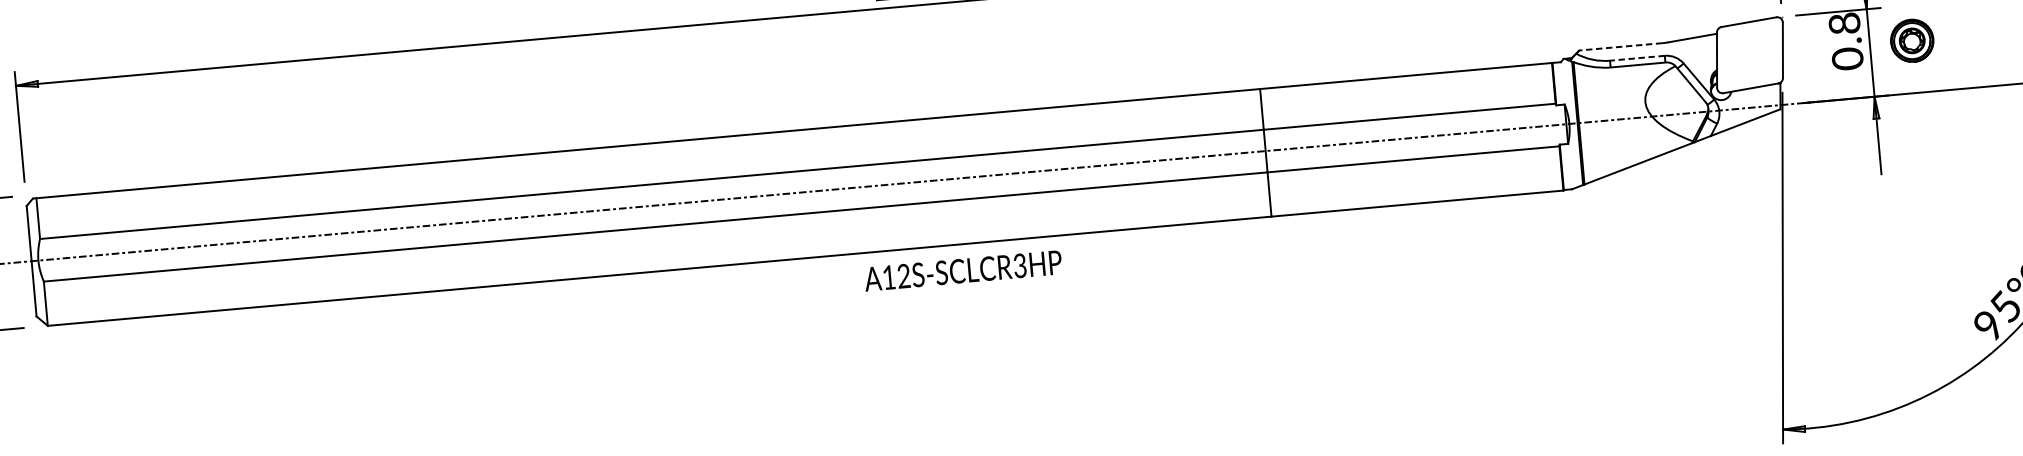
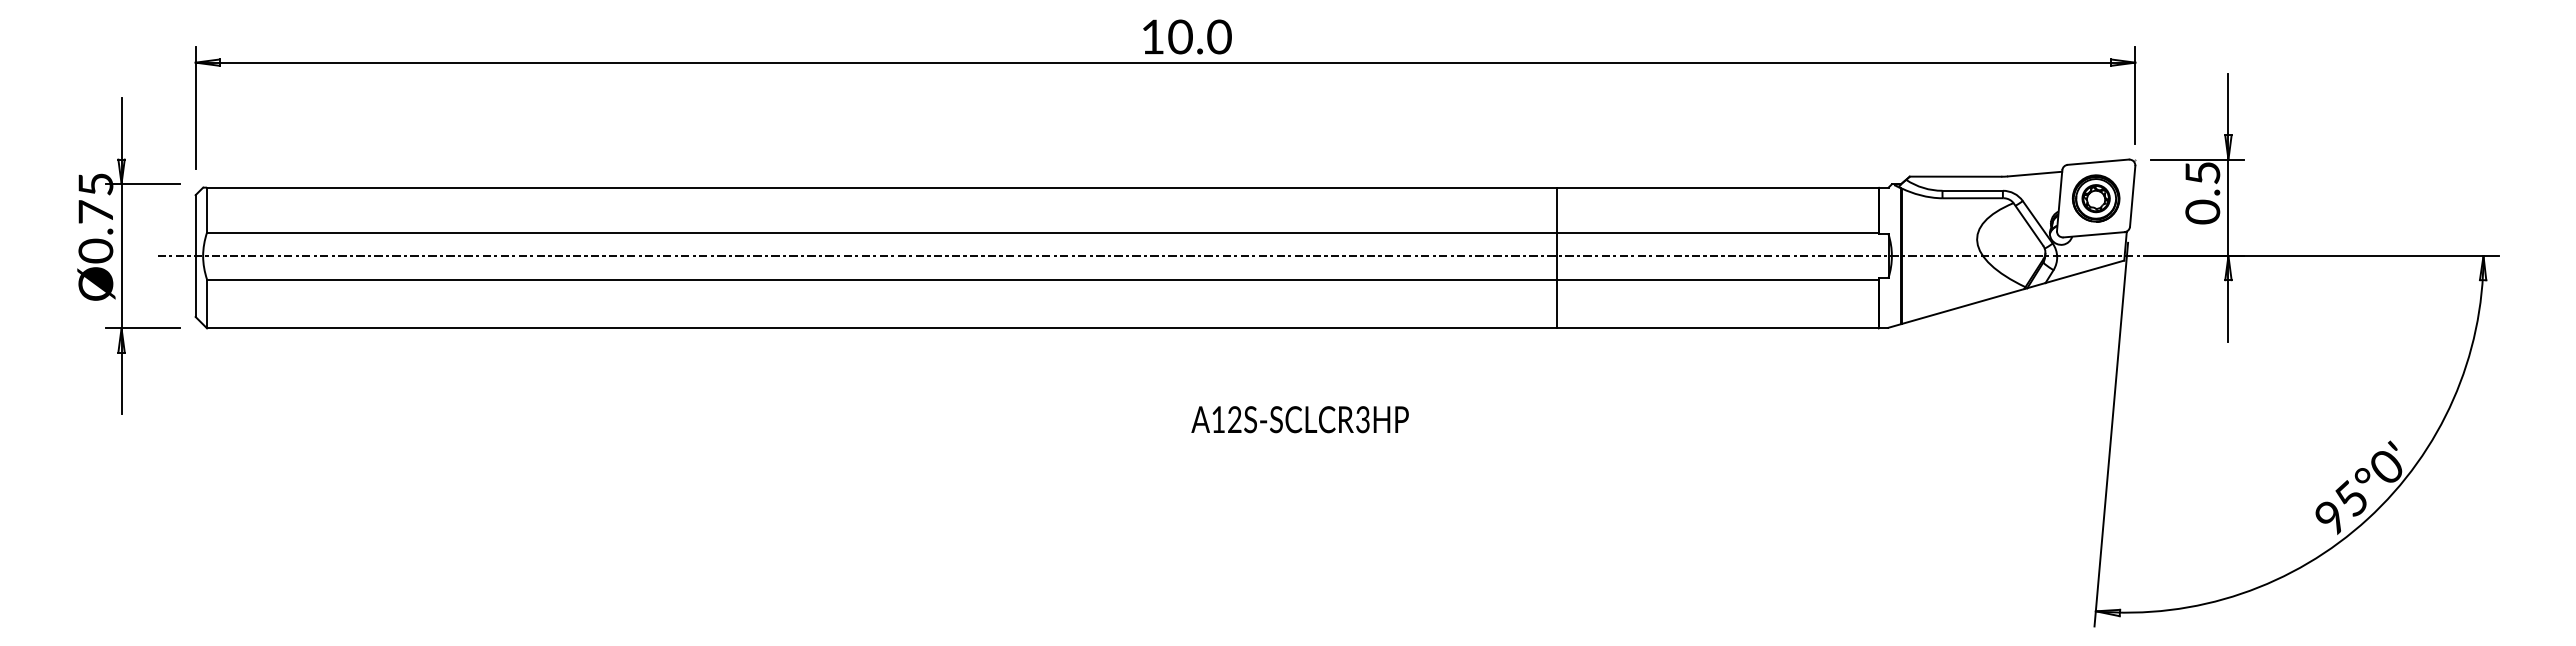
text: (1844, 23) -> (2202, 172), 0.8 -> 0.5
part: (1911, 40) -> (2095, 198), moved
line: (1620, 46) -> (1955, 176), dashed -> solid
line: (1637, 58) -> (1972, 190), dashed -> solid
text: (962, 270) -> (1299, 419), moved

